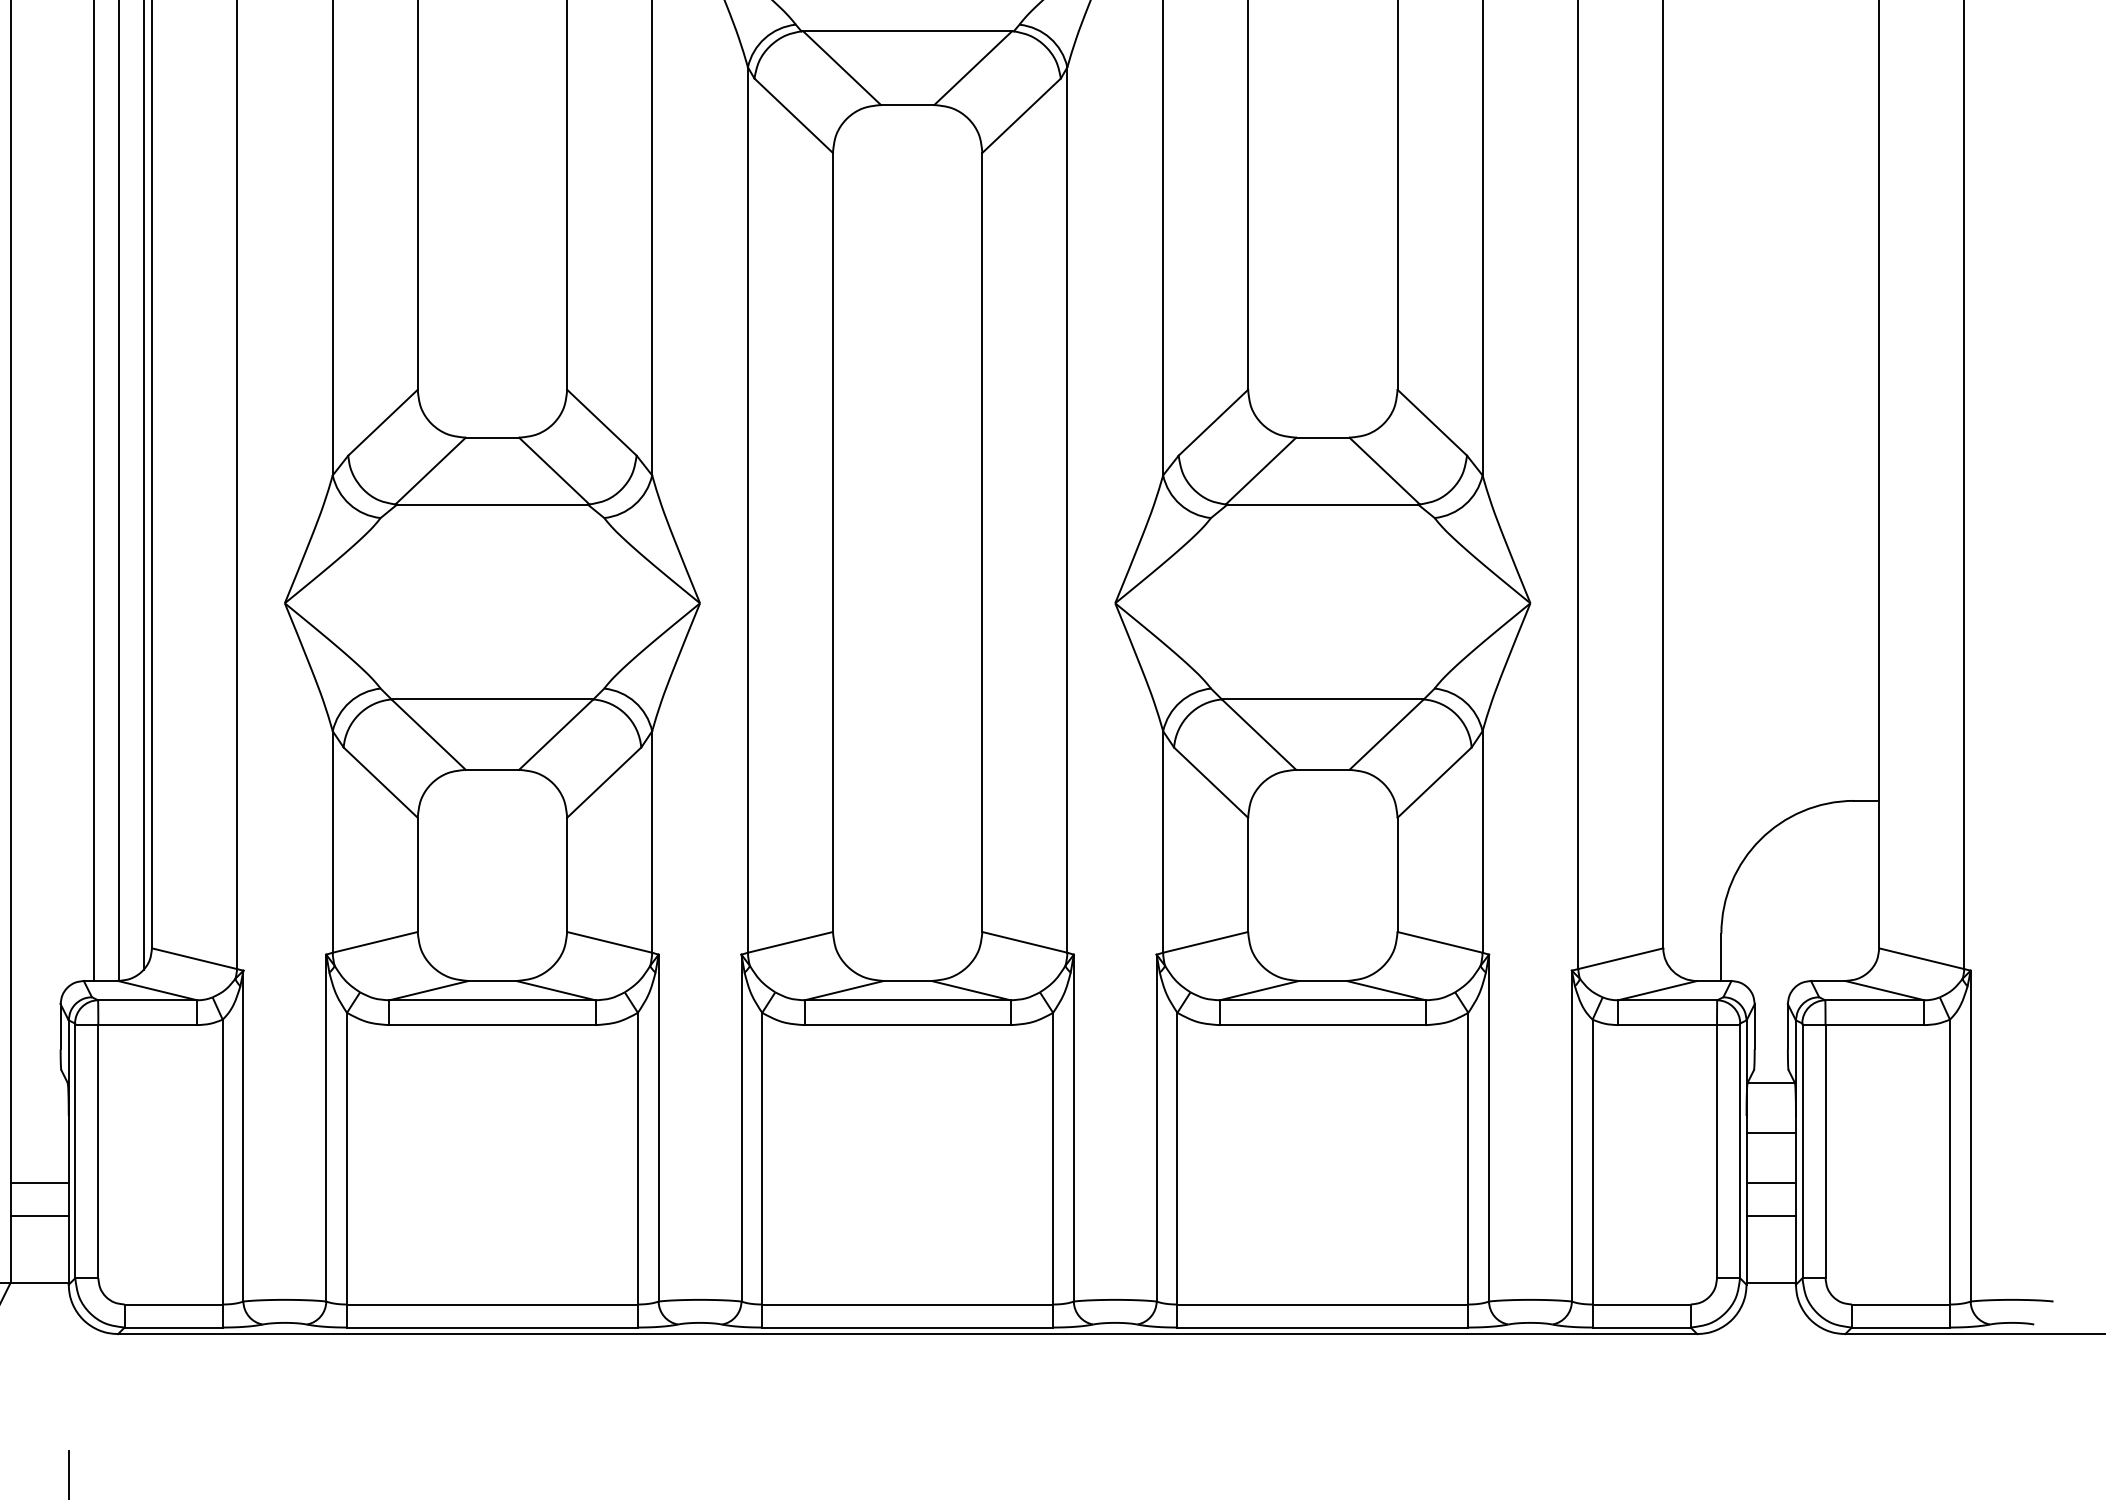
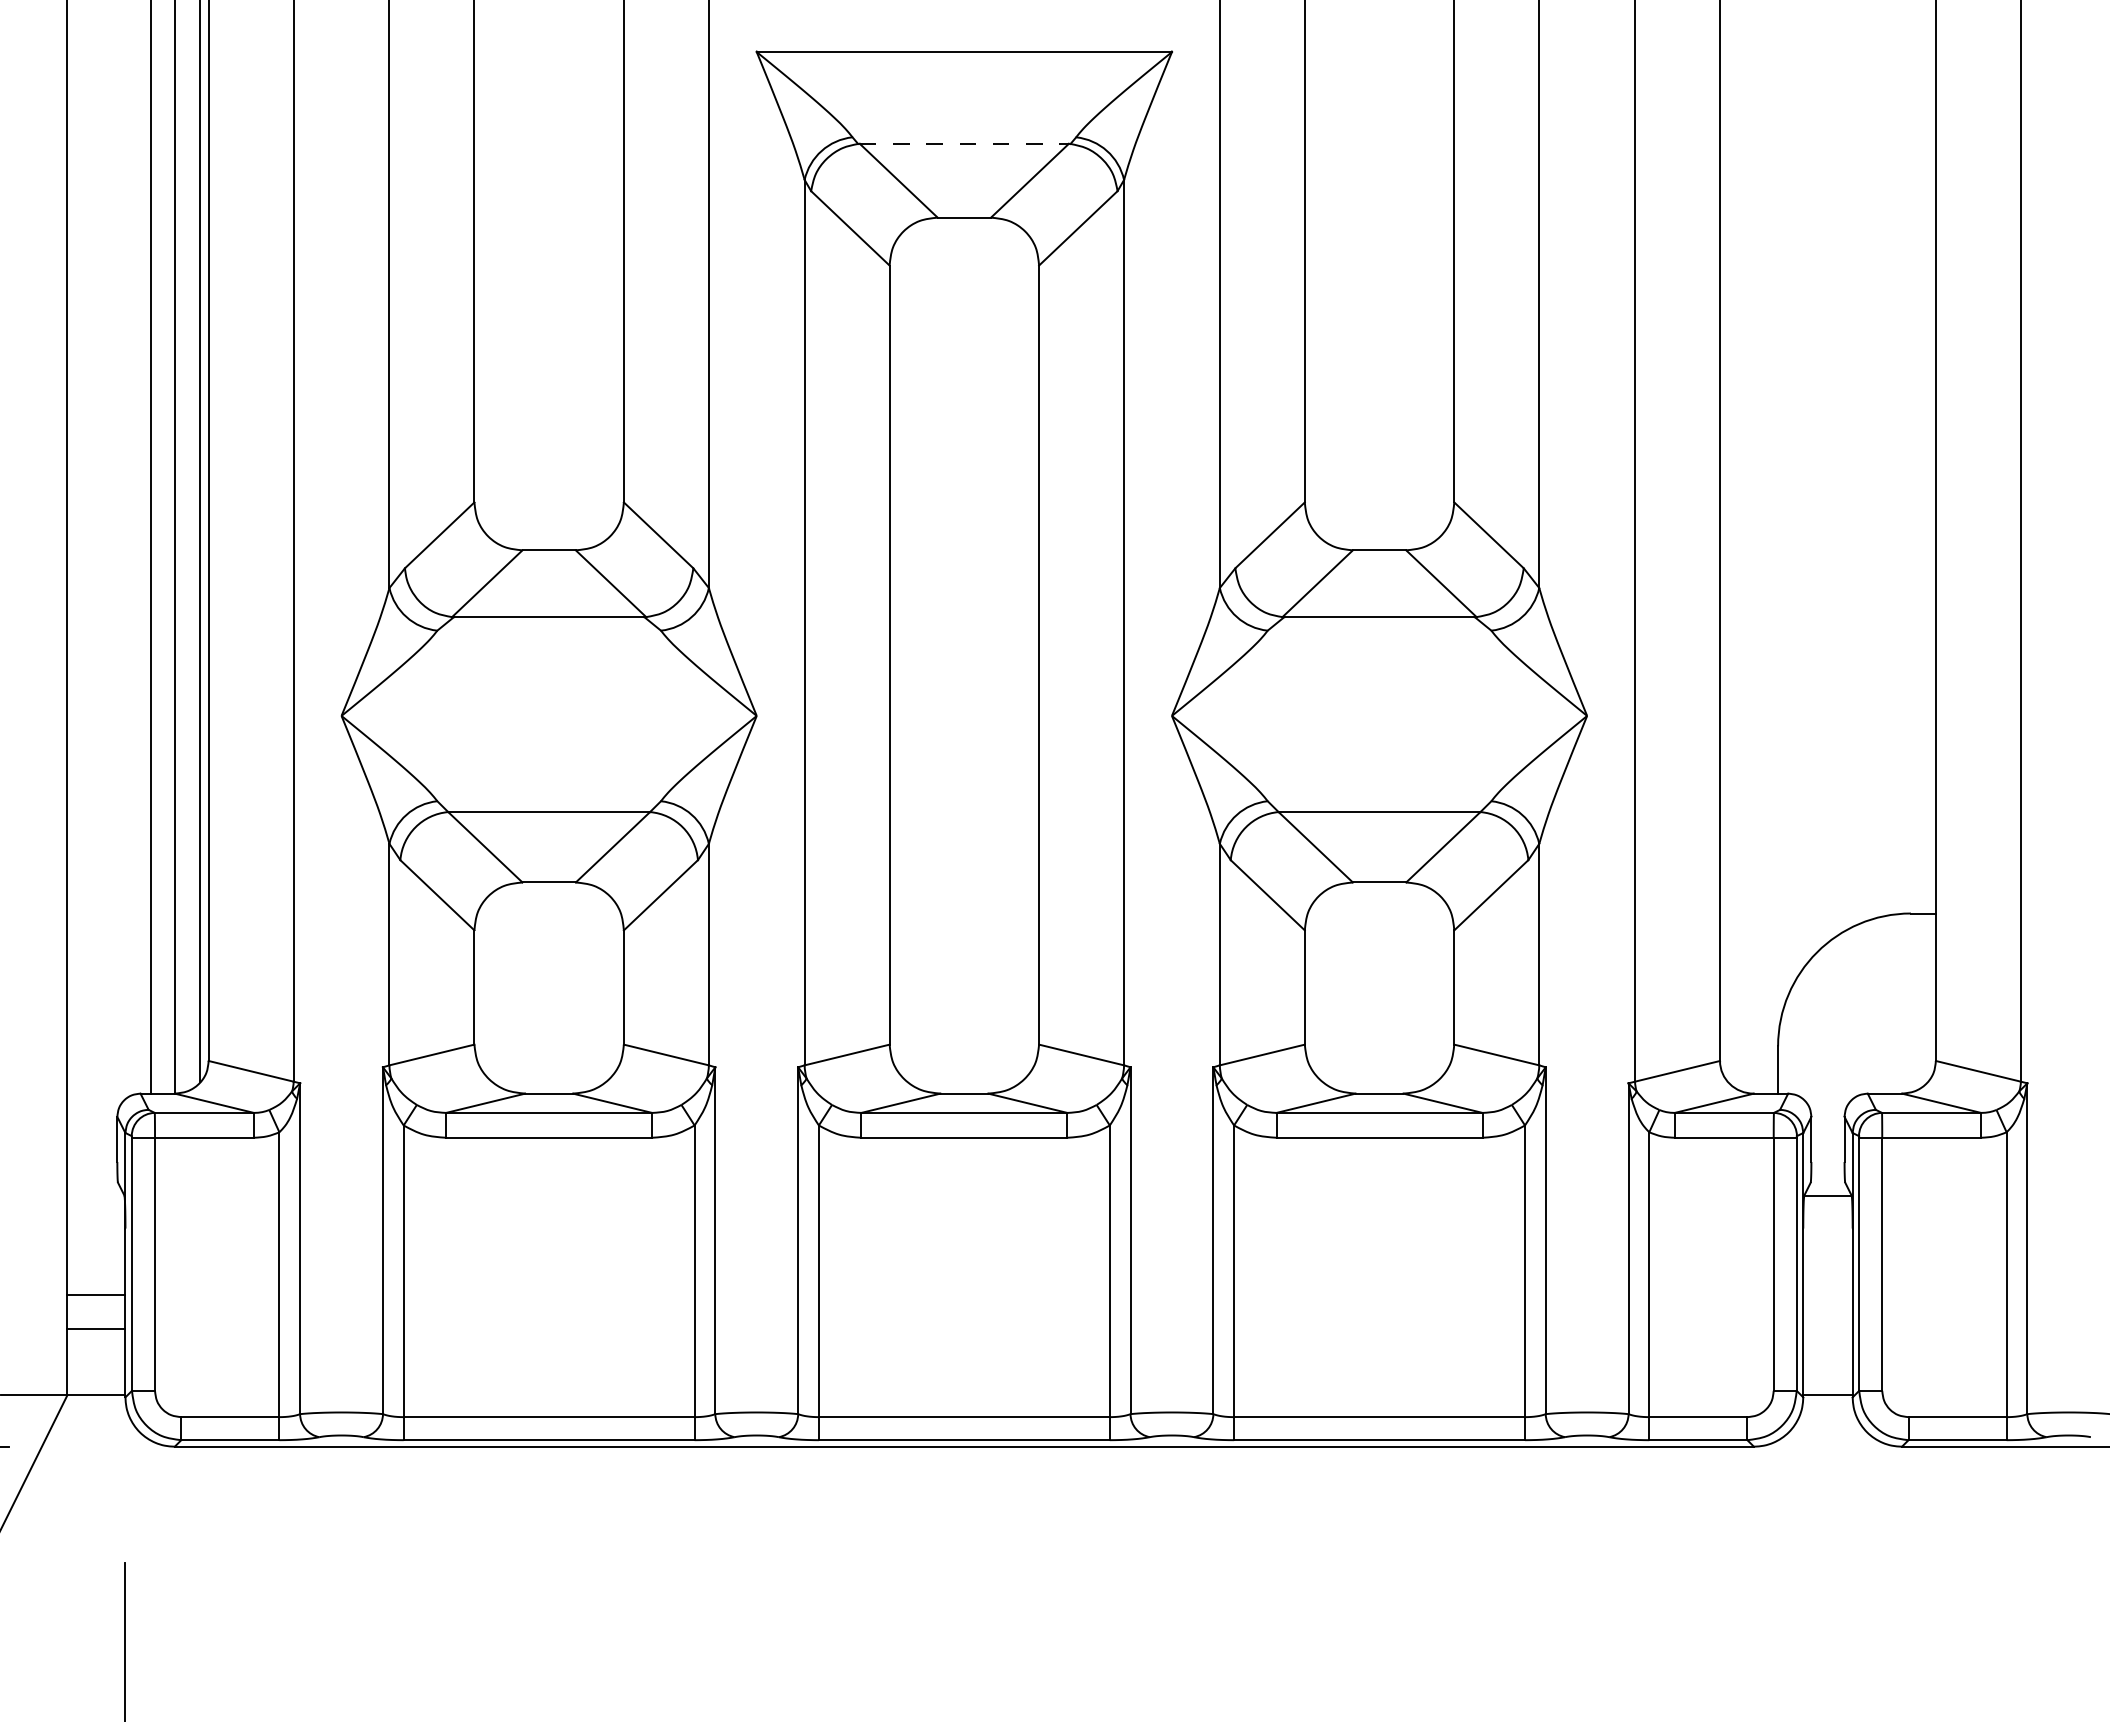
line: (907, 30) -> (964, 143), solid -> dashed
line: (1770, 1132) -> (1827, 1245), removed
line: (1770, 1182) -> (1827, 1295), removed
line: (1770, 1215) -> (1827, 1328), removed

